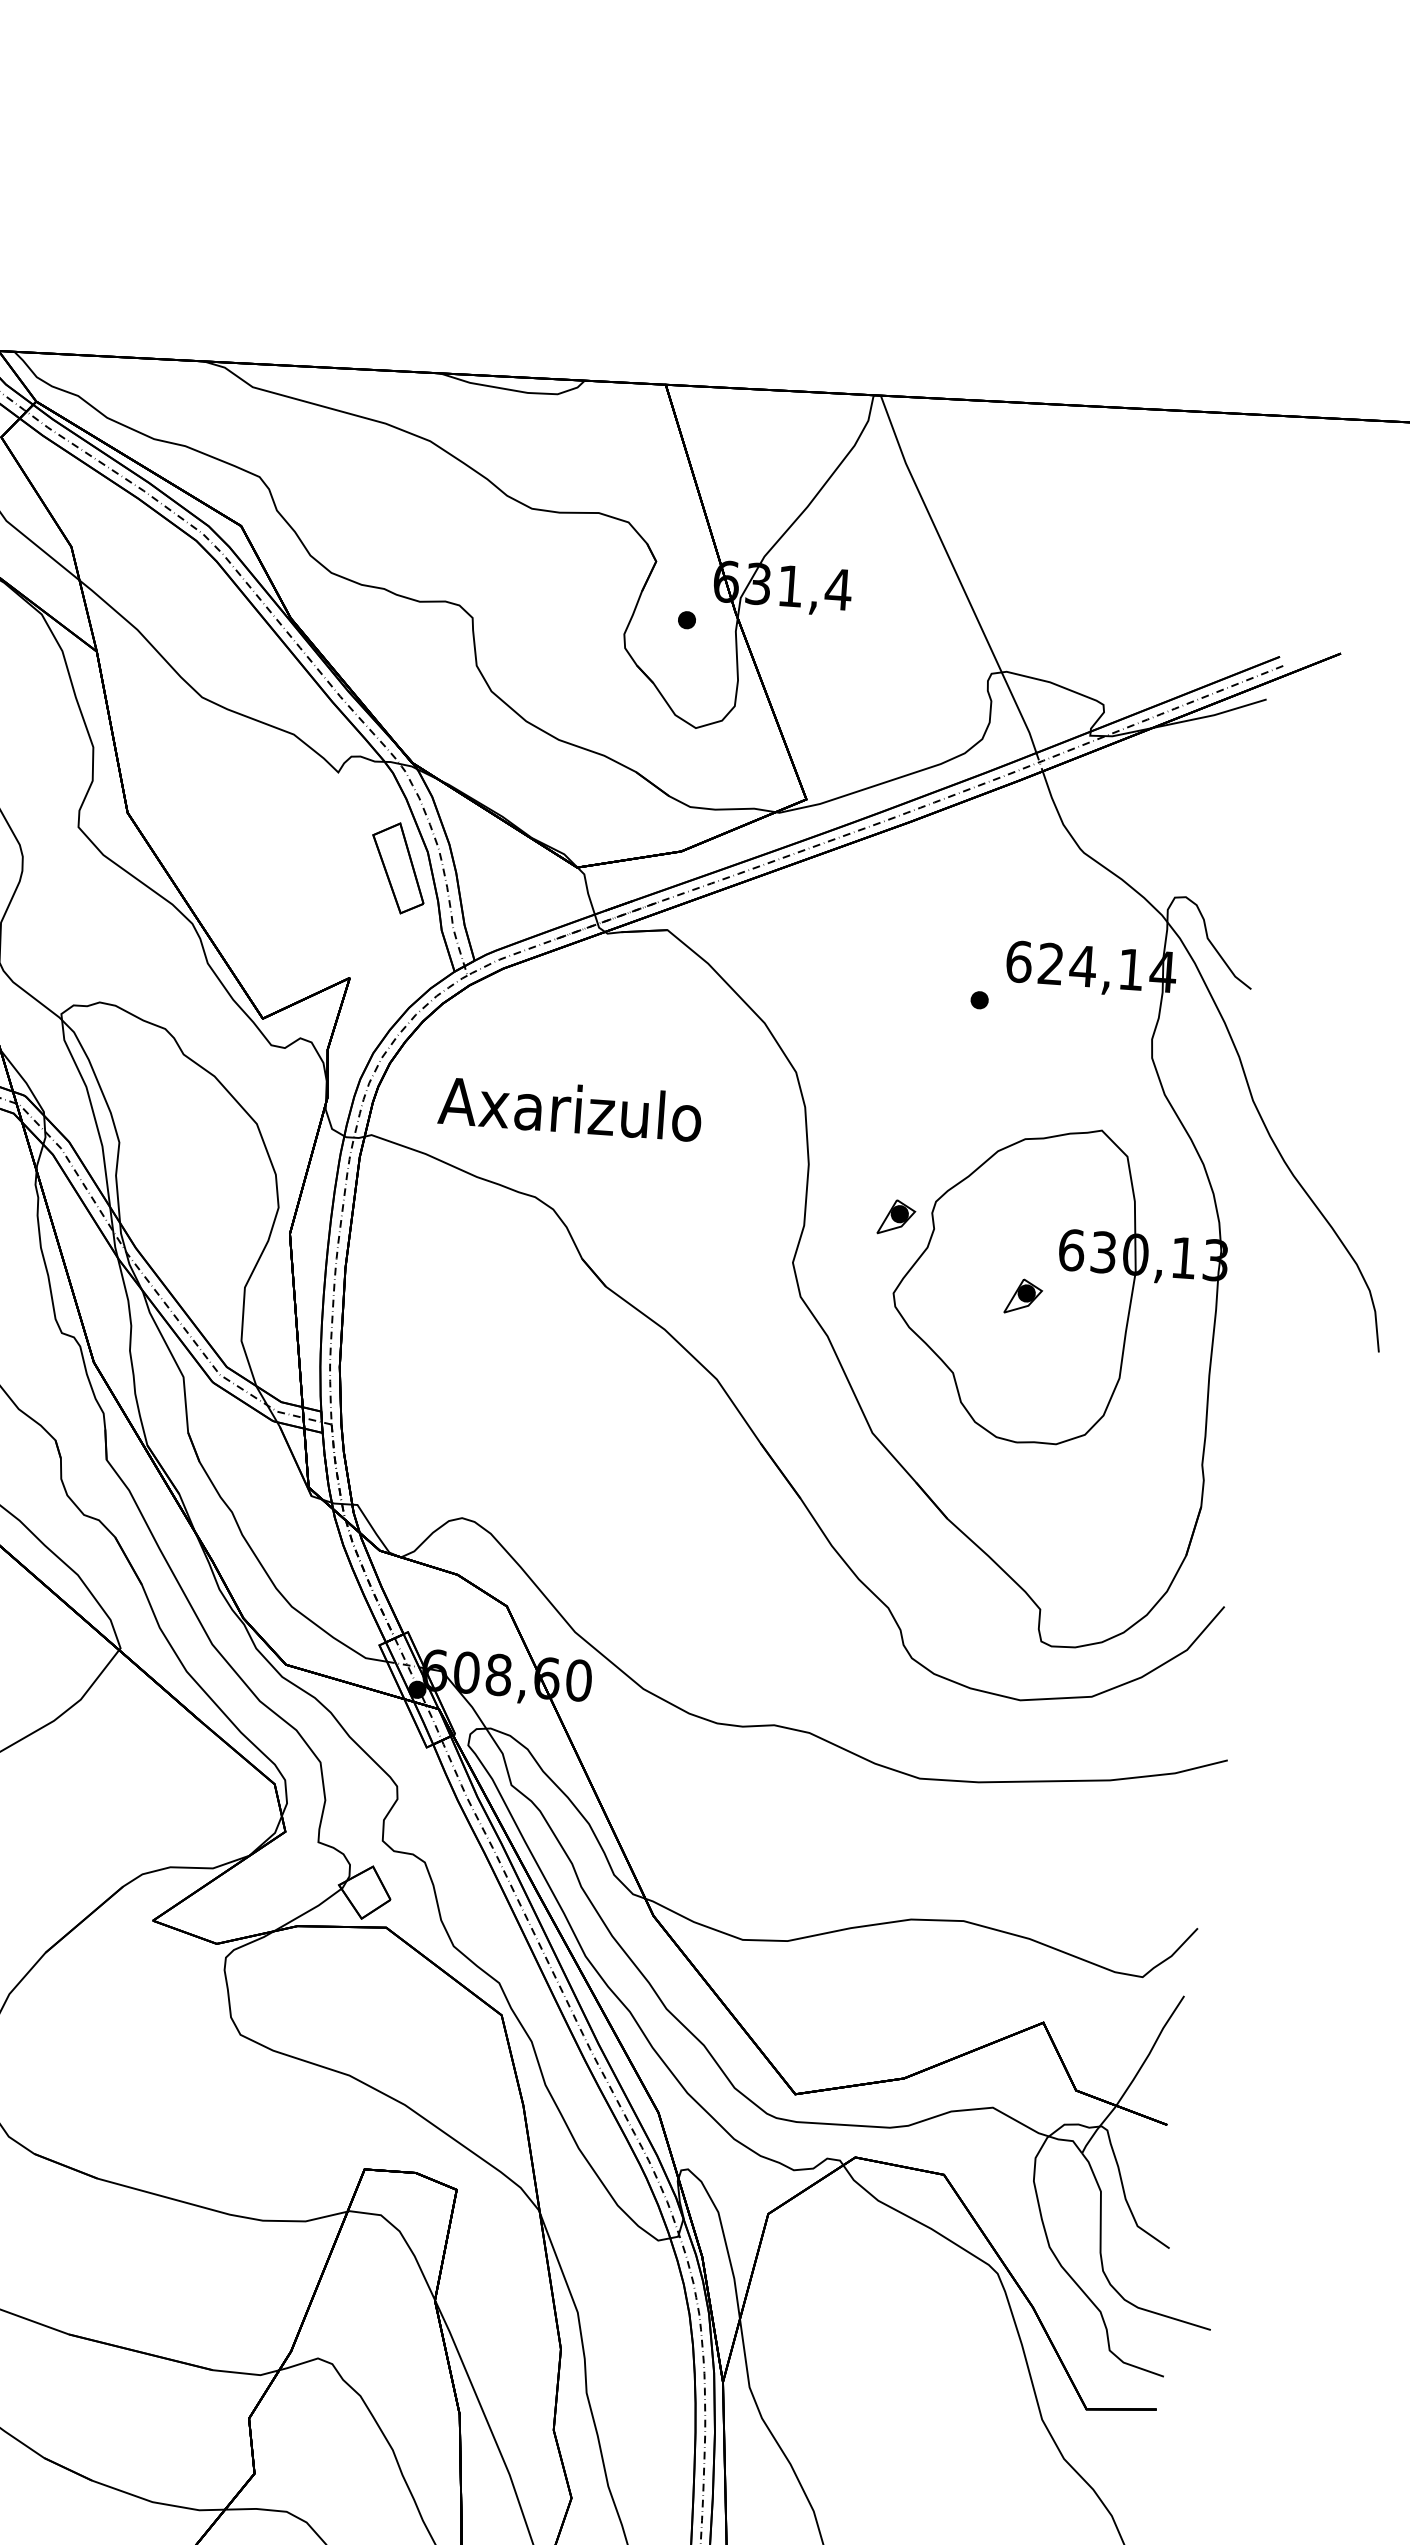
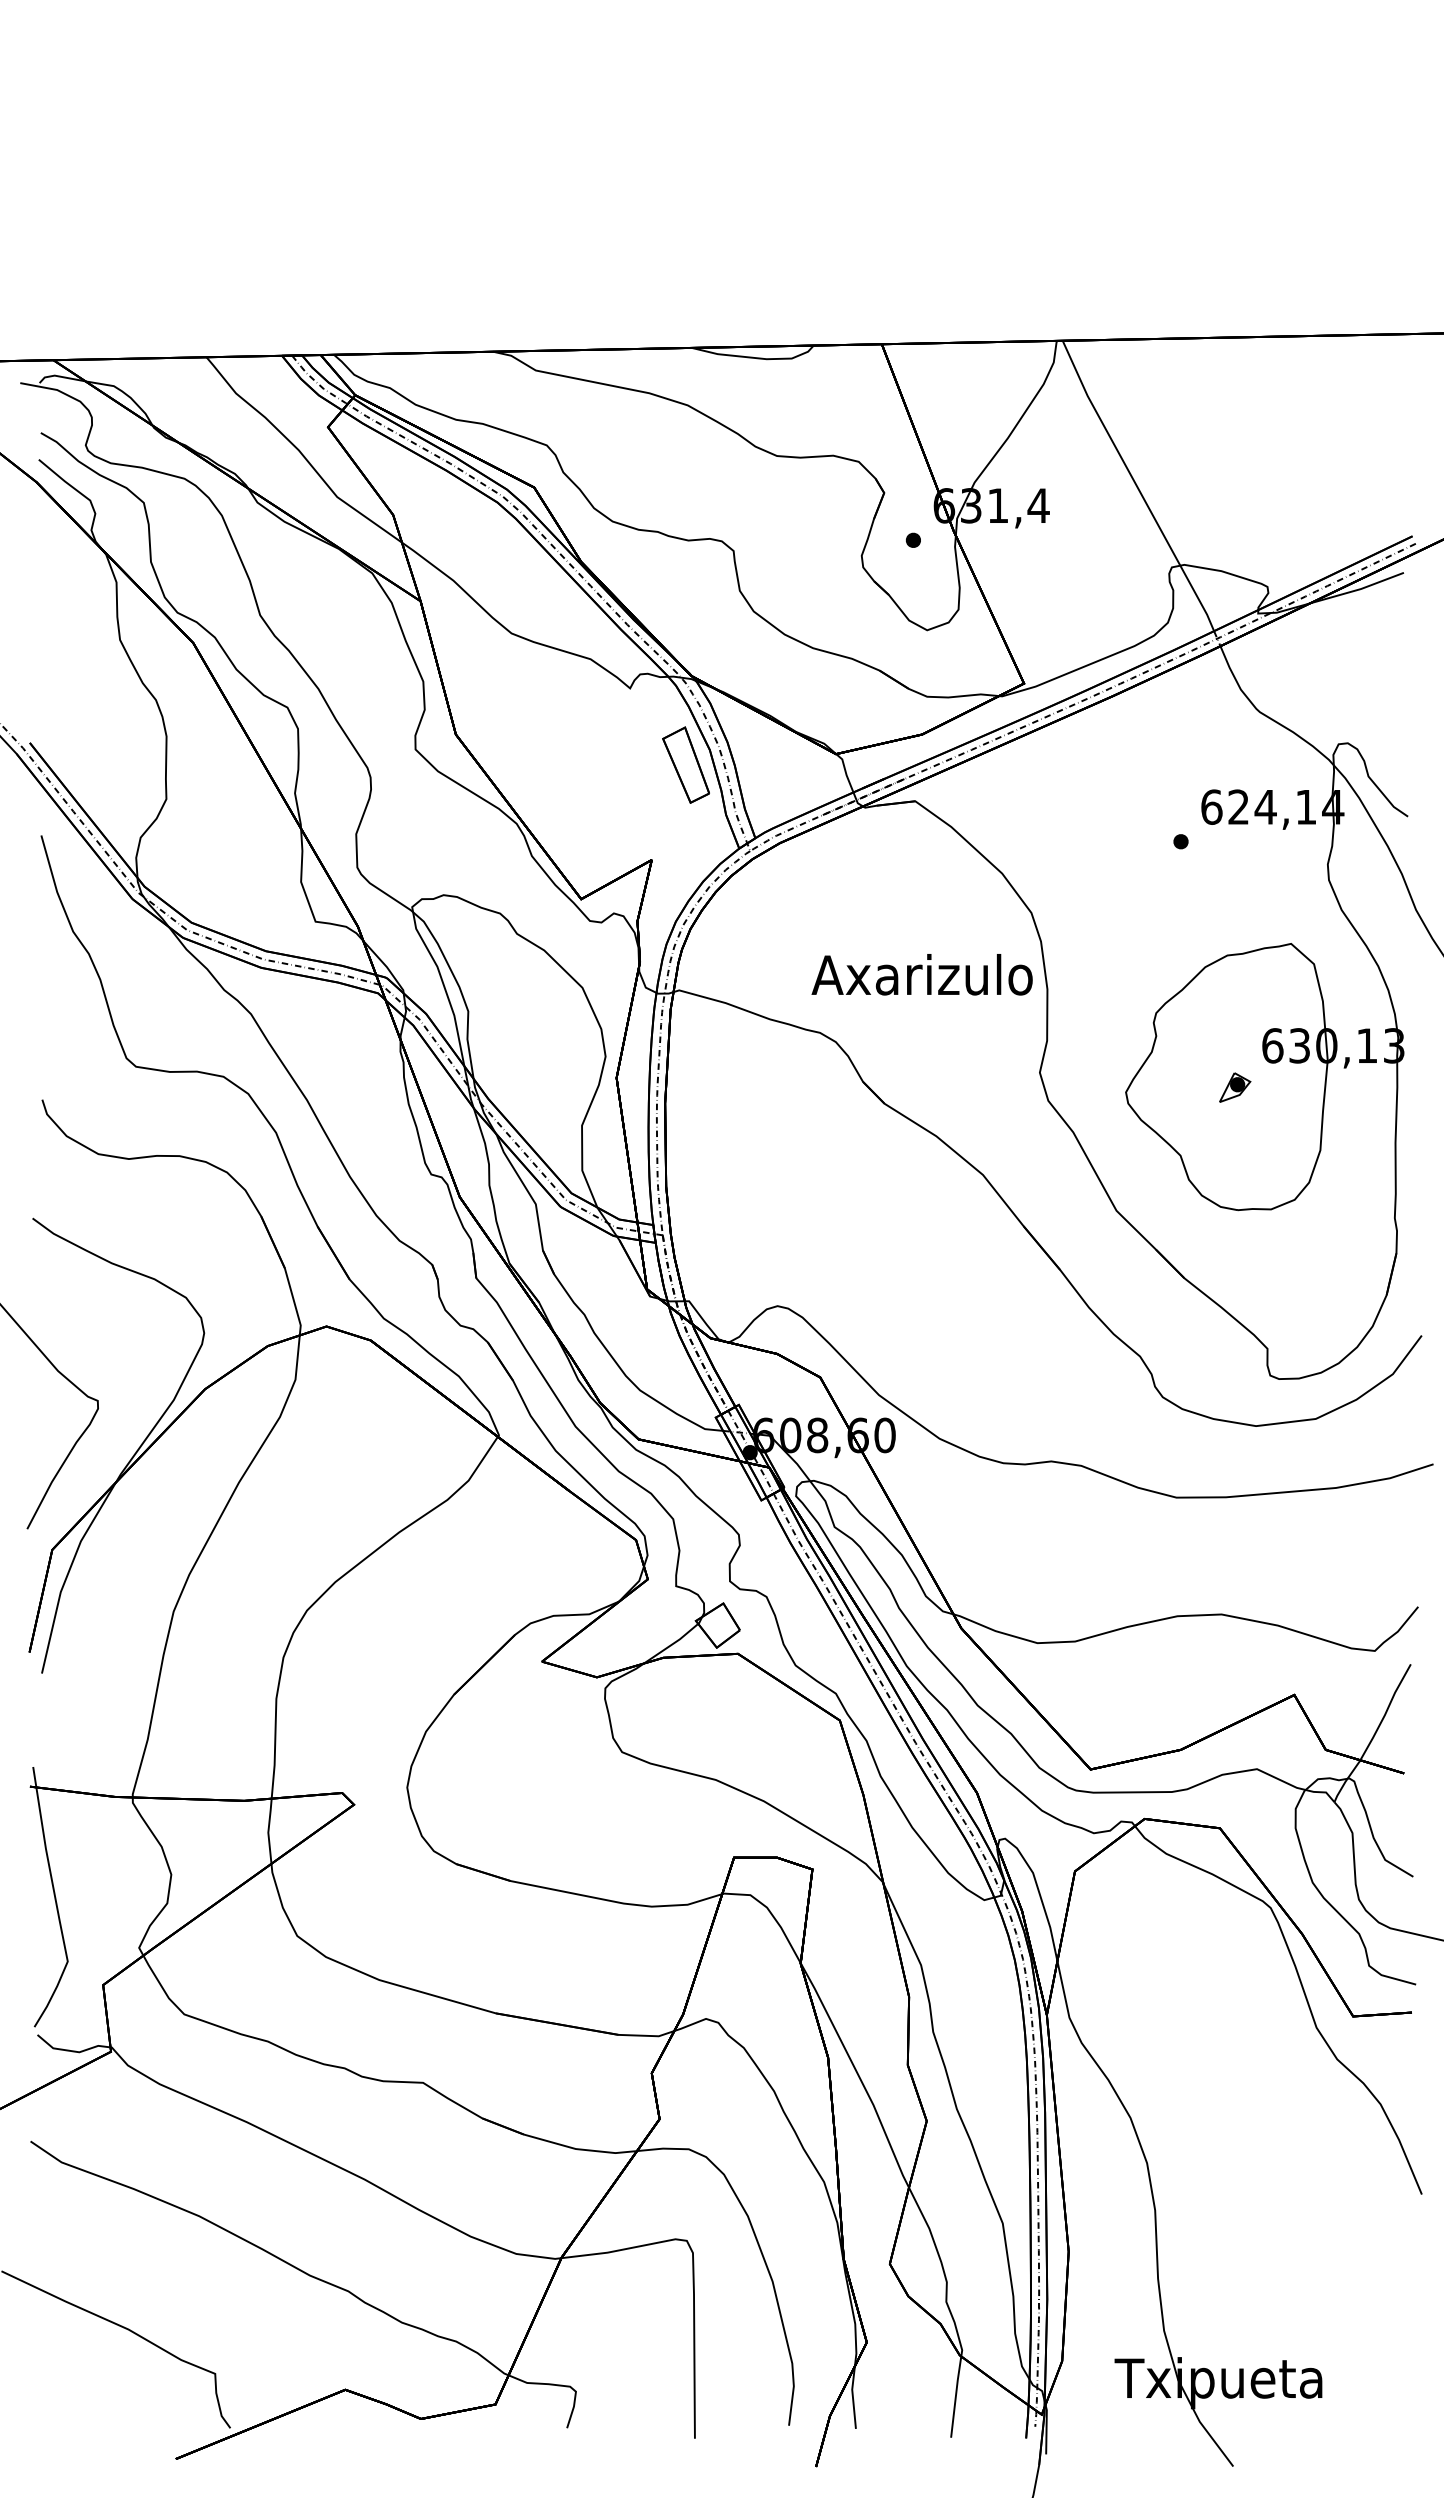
text: (569, 1108) -> (921, 974), moved
part: (897, 1217) -> (1124, 1028), removed

